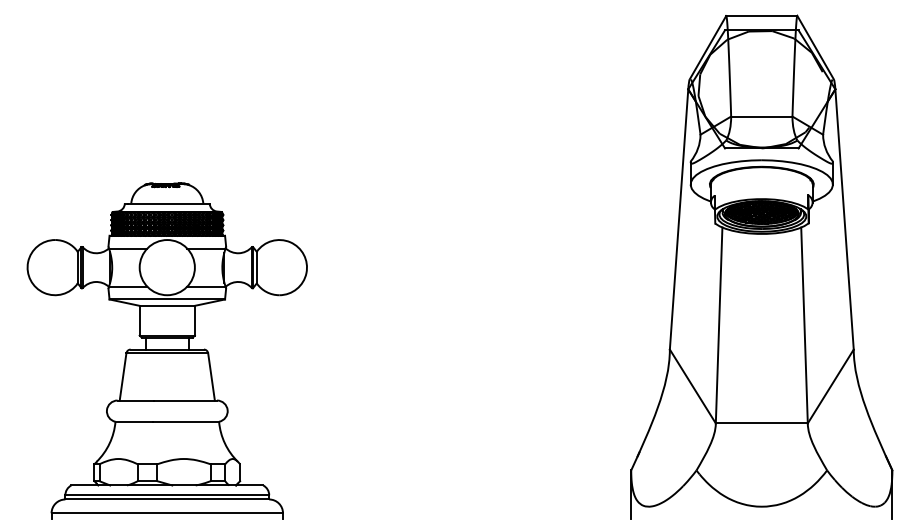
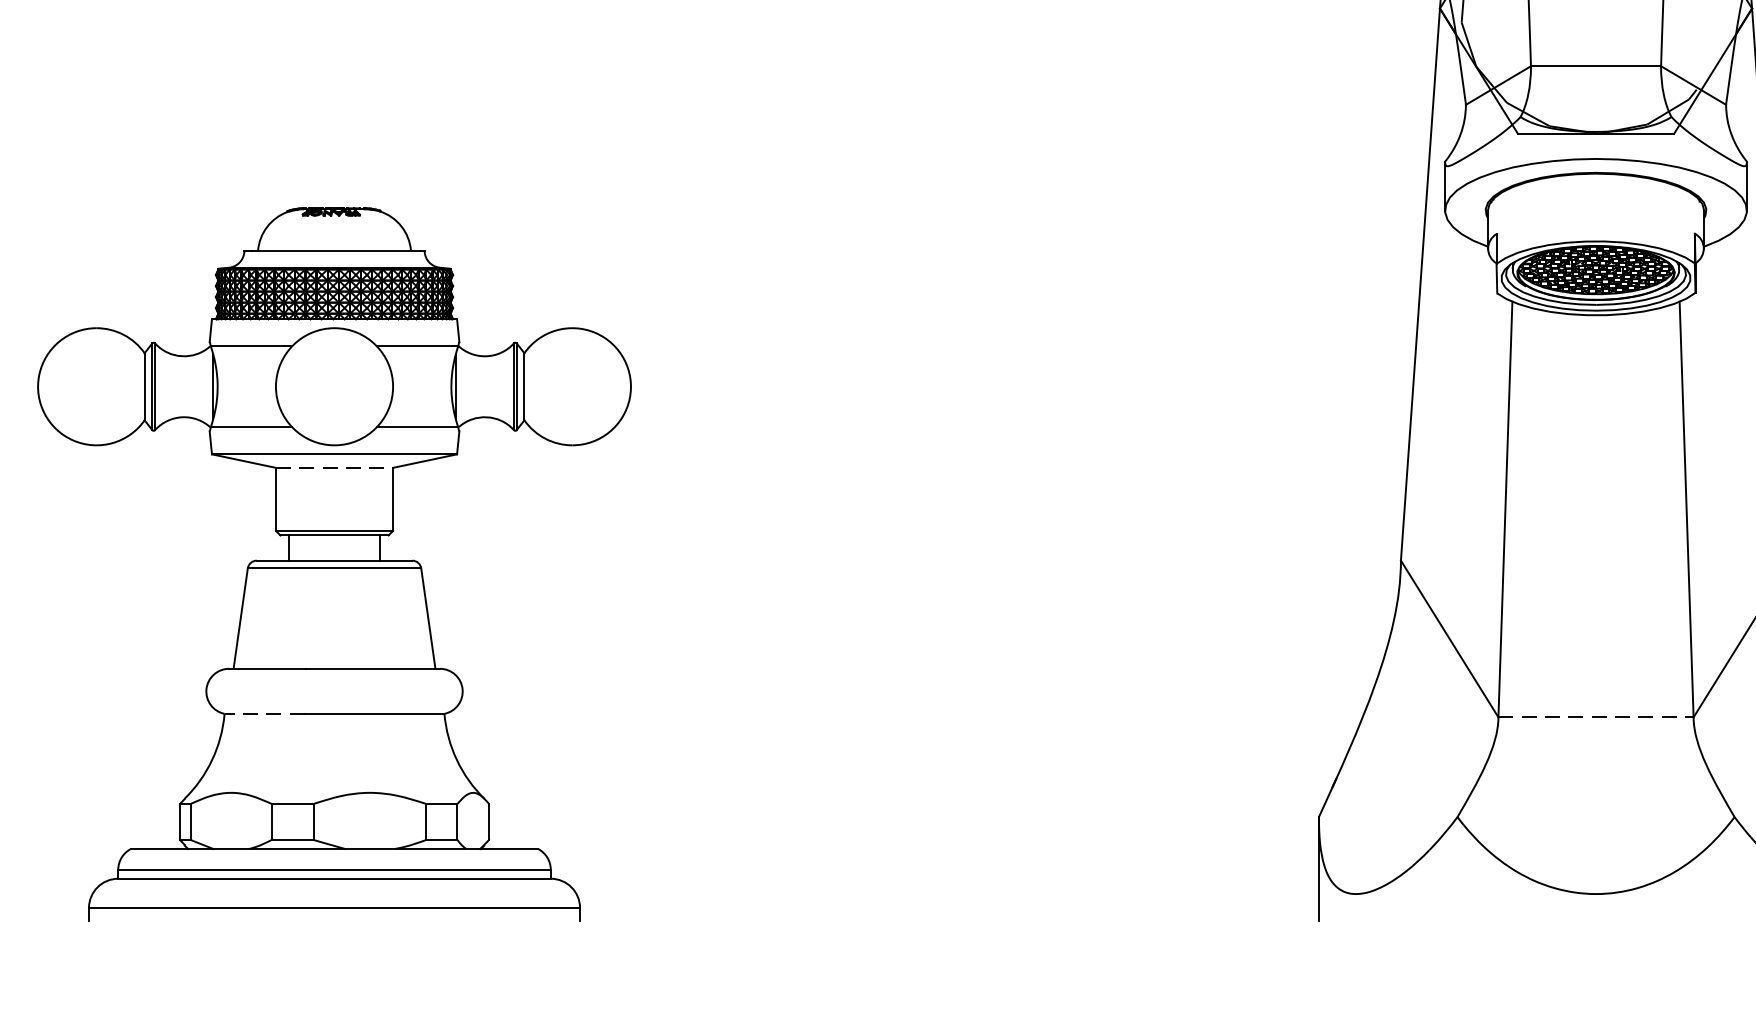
line: (167, 305) -> (334, 467), solid -> dashed
line: (134, 421) -> (264, 713), solid -> dashed
line: (761, 423) -> (1595, 717), solid -> dashed

